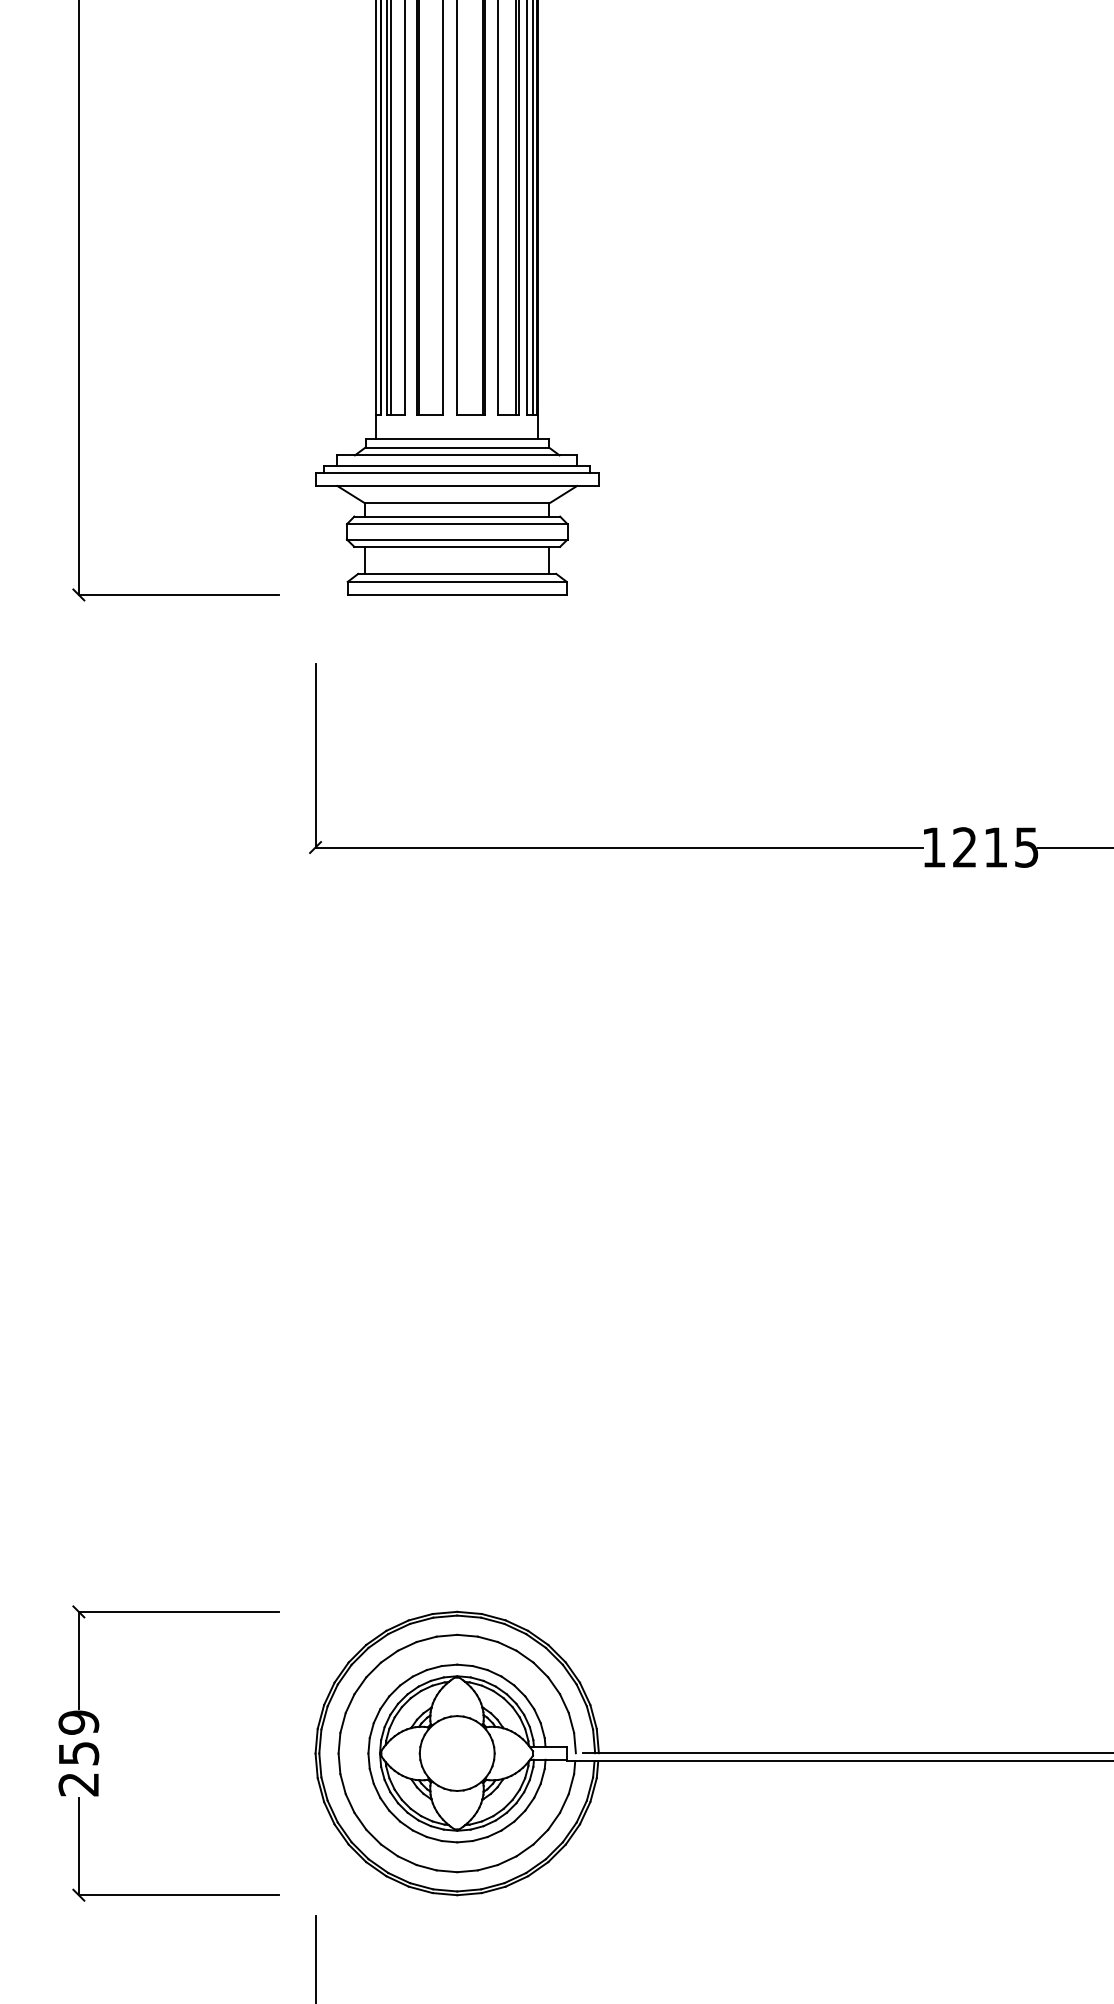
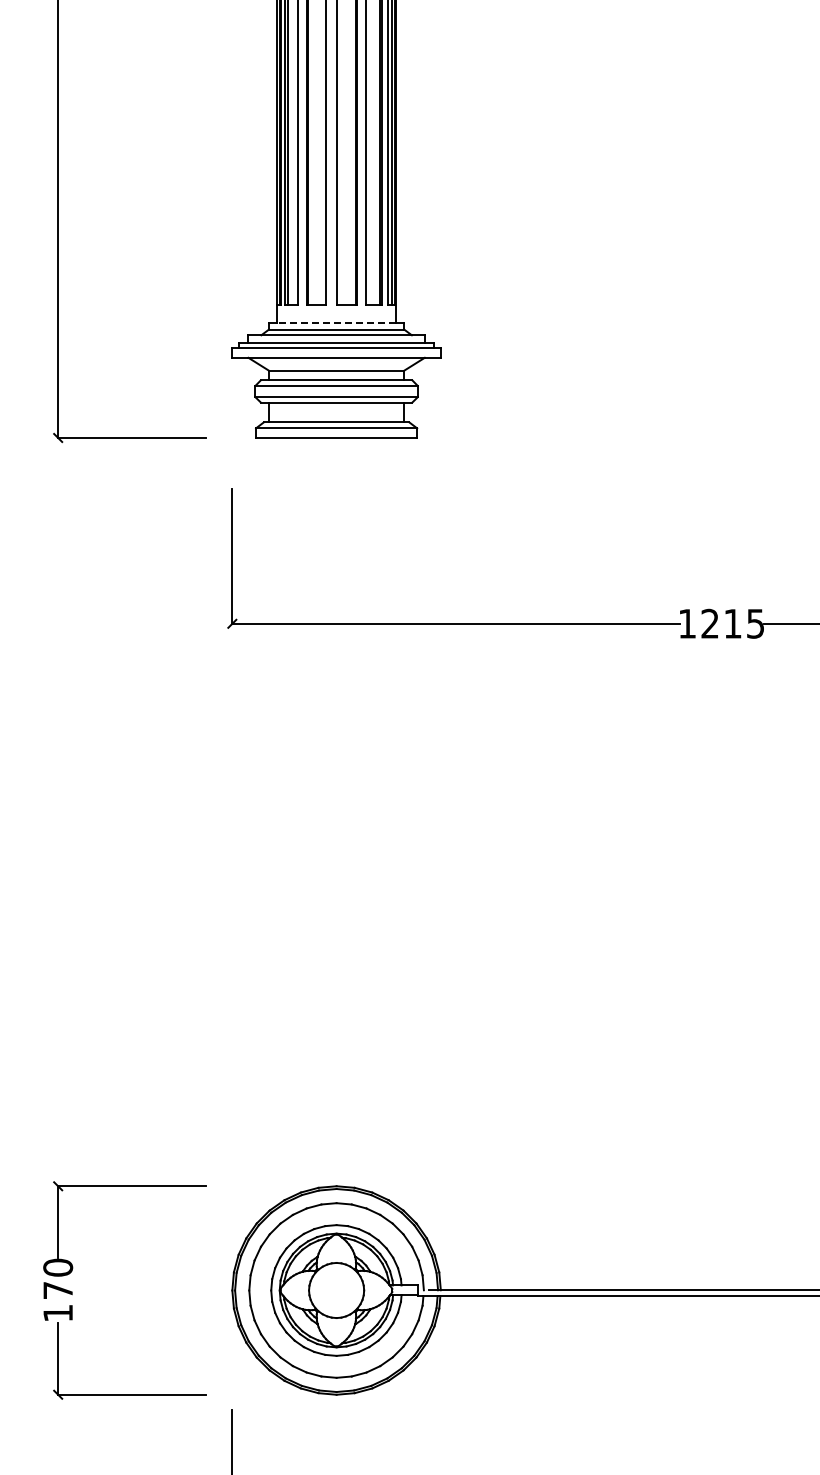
line: (457, 439) -> (336, 323), solid -> dashed
text: (79, 1752) -> (58, 1289), 259 -> 170

